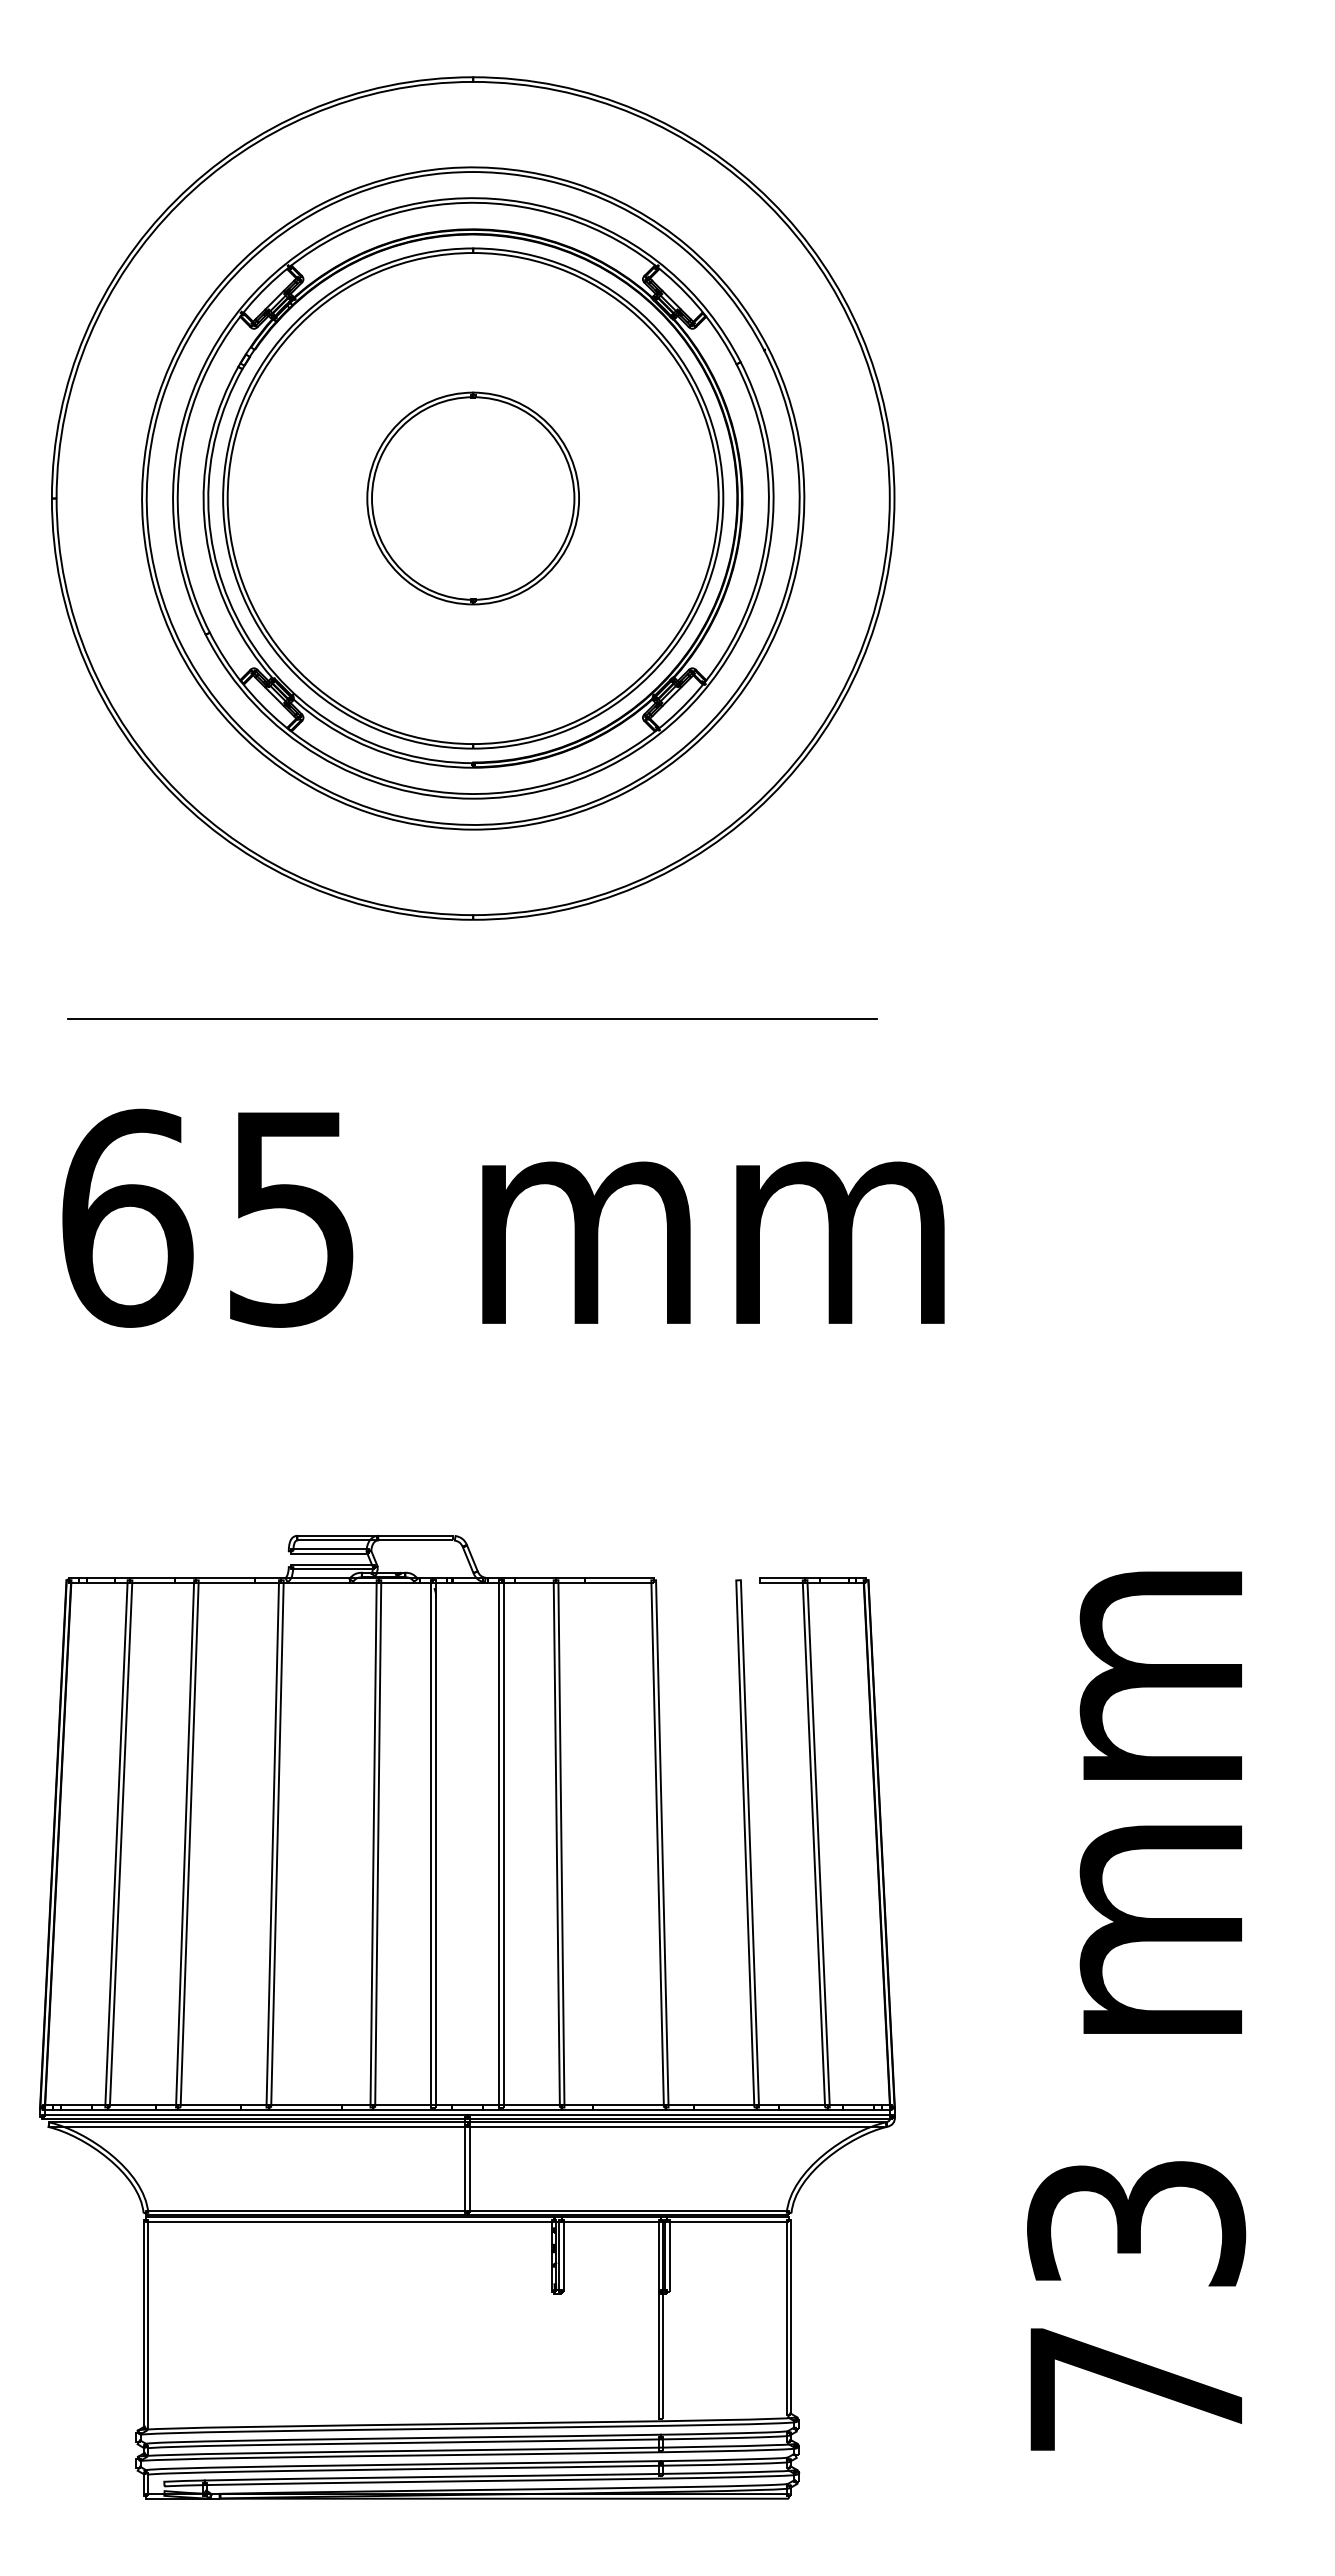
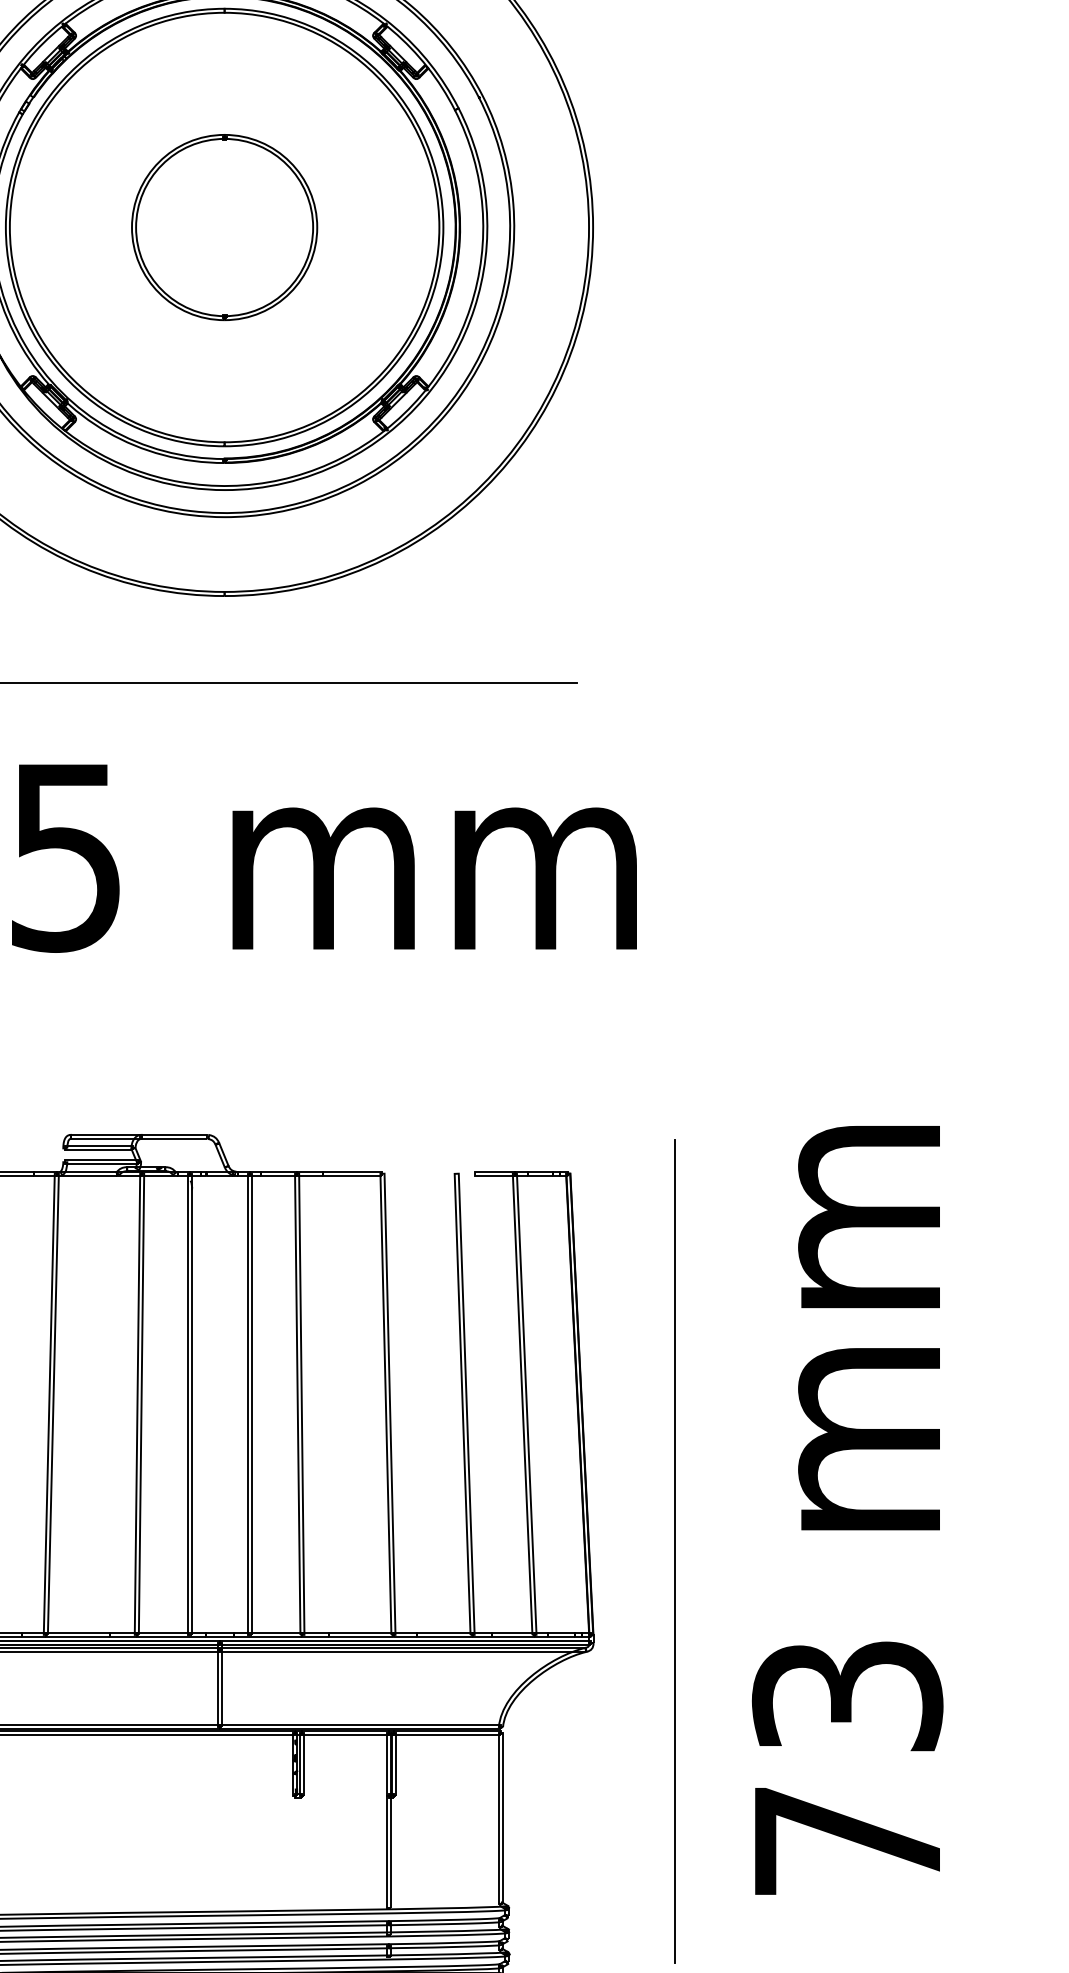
text: (1136, 2010) -> (847, 1509), moved
line: (987, 2011) -> (674, 1550), added

